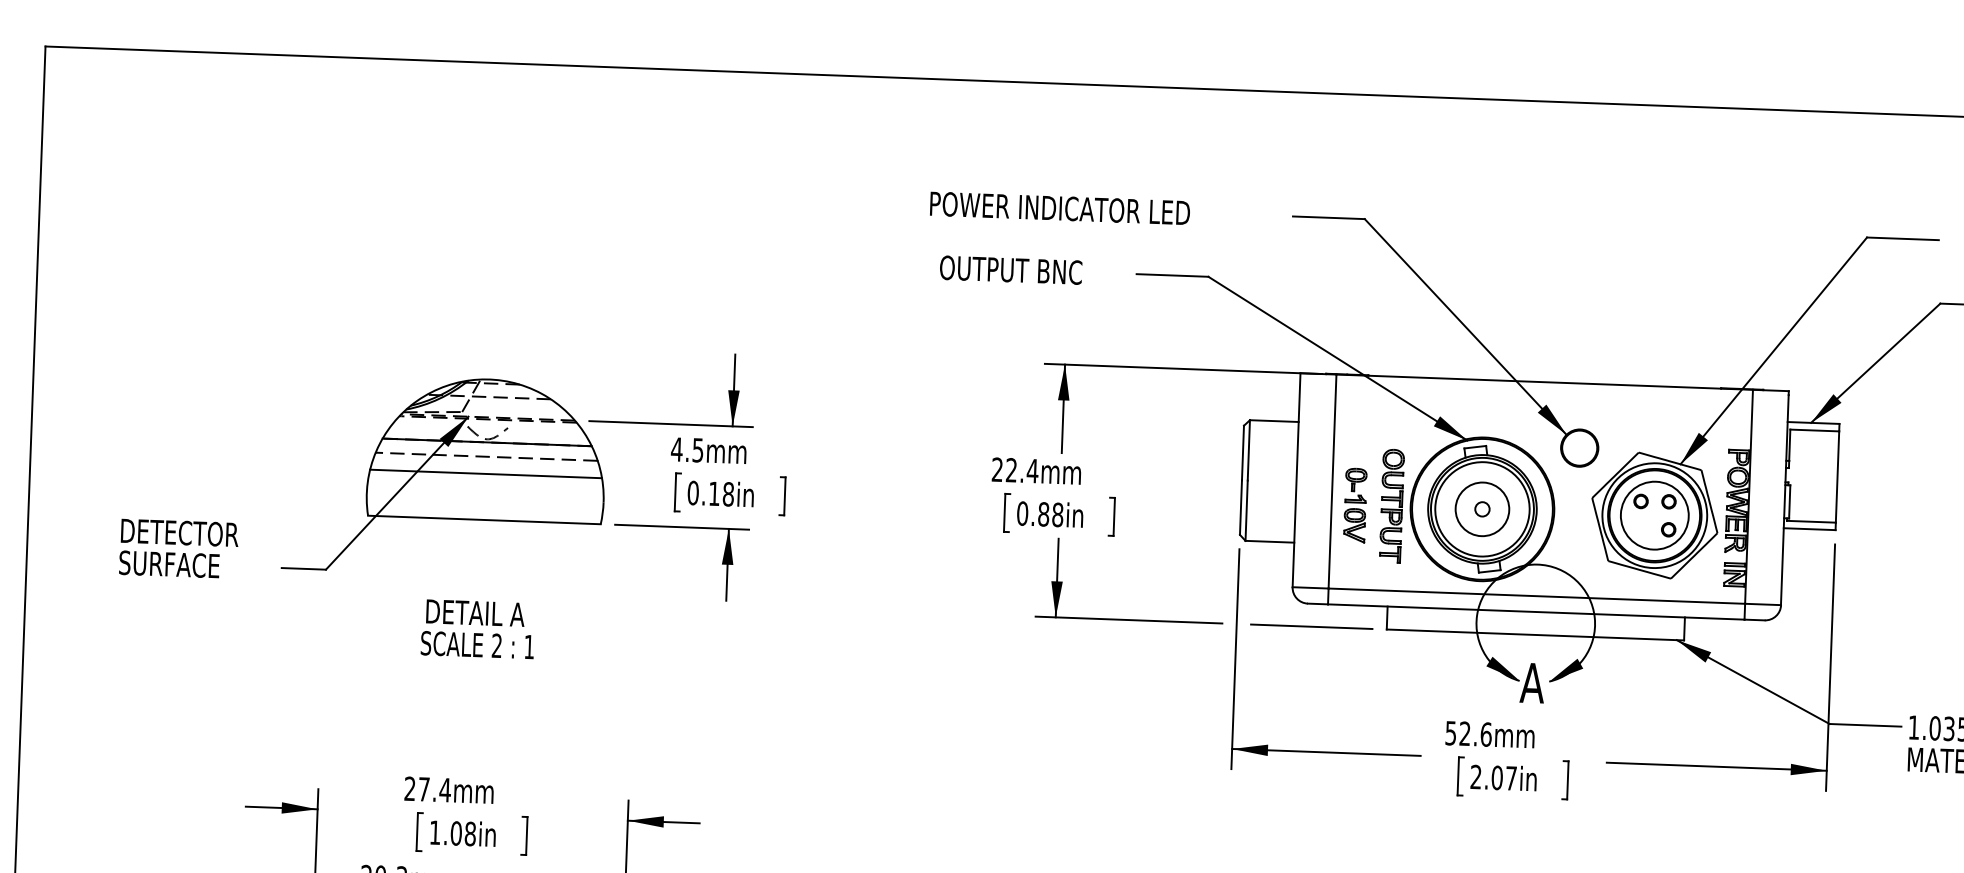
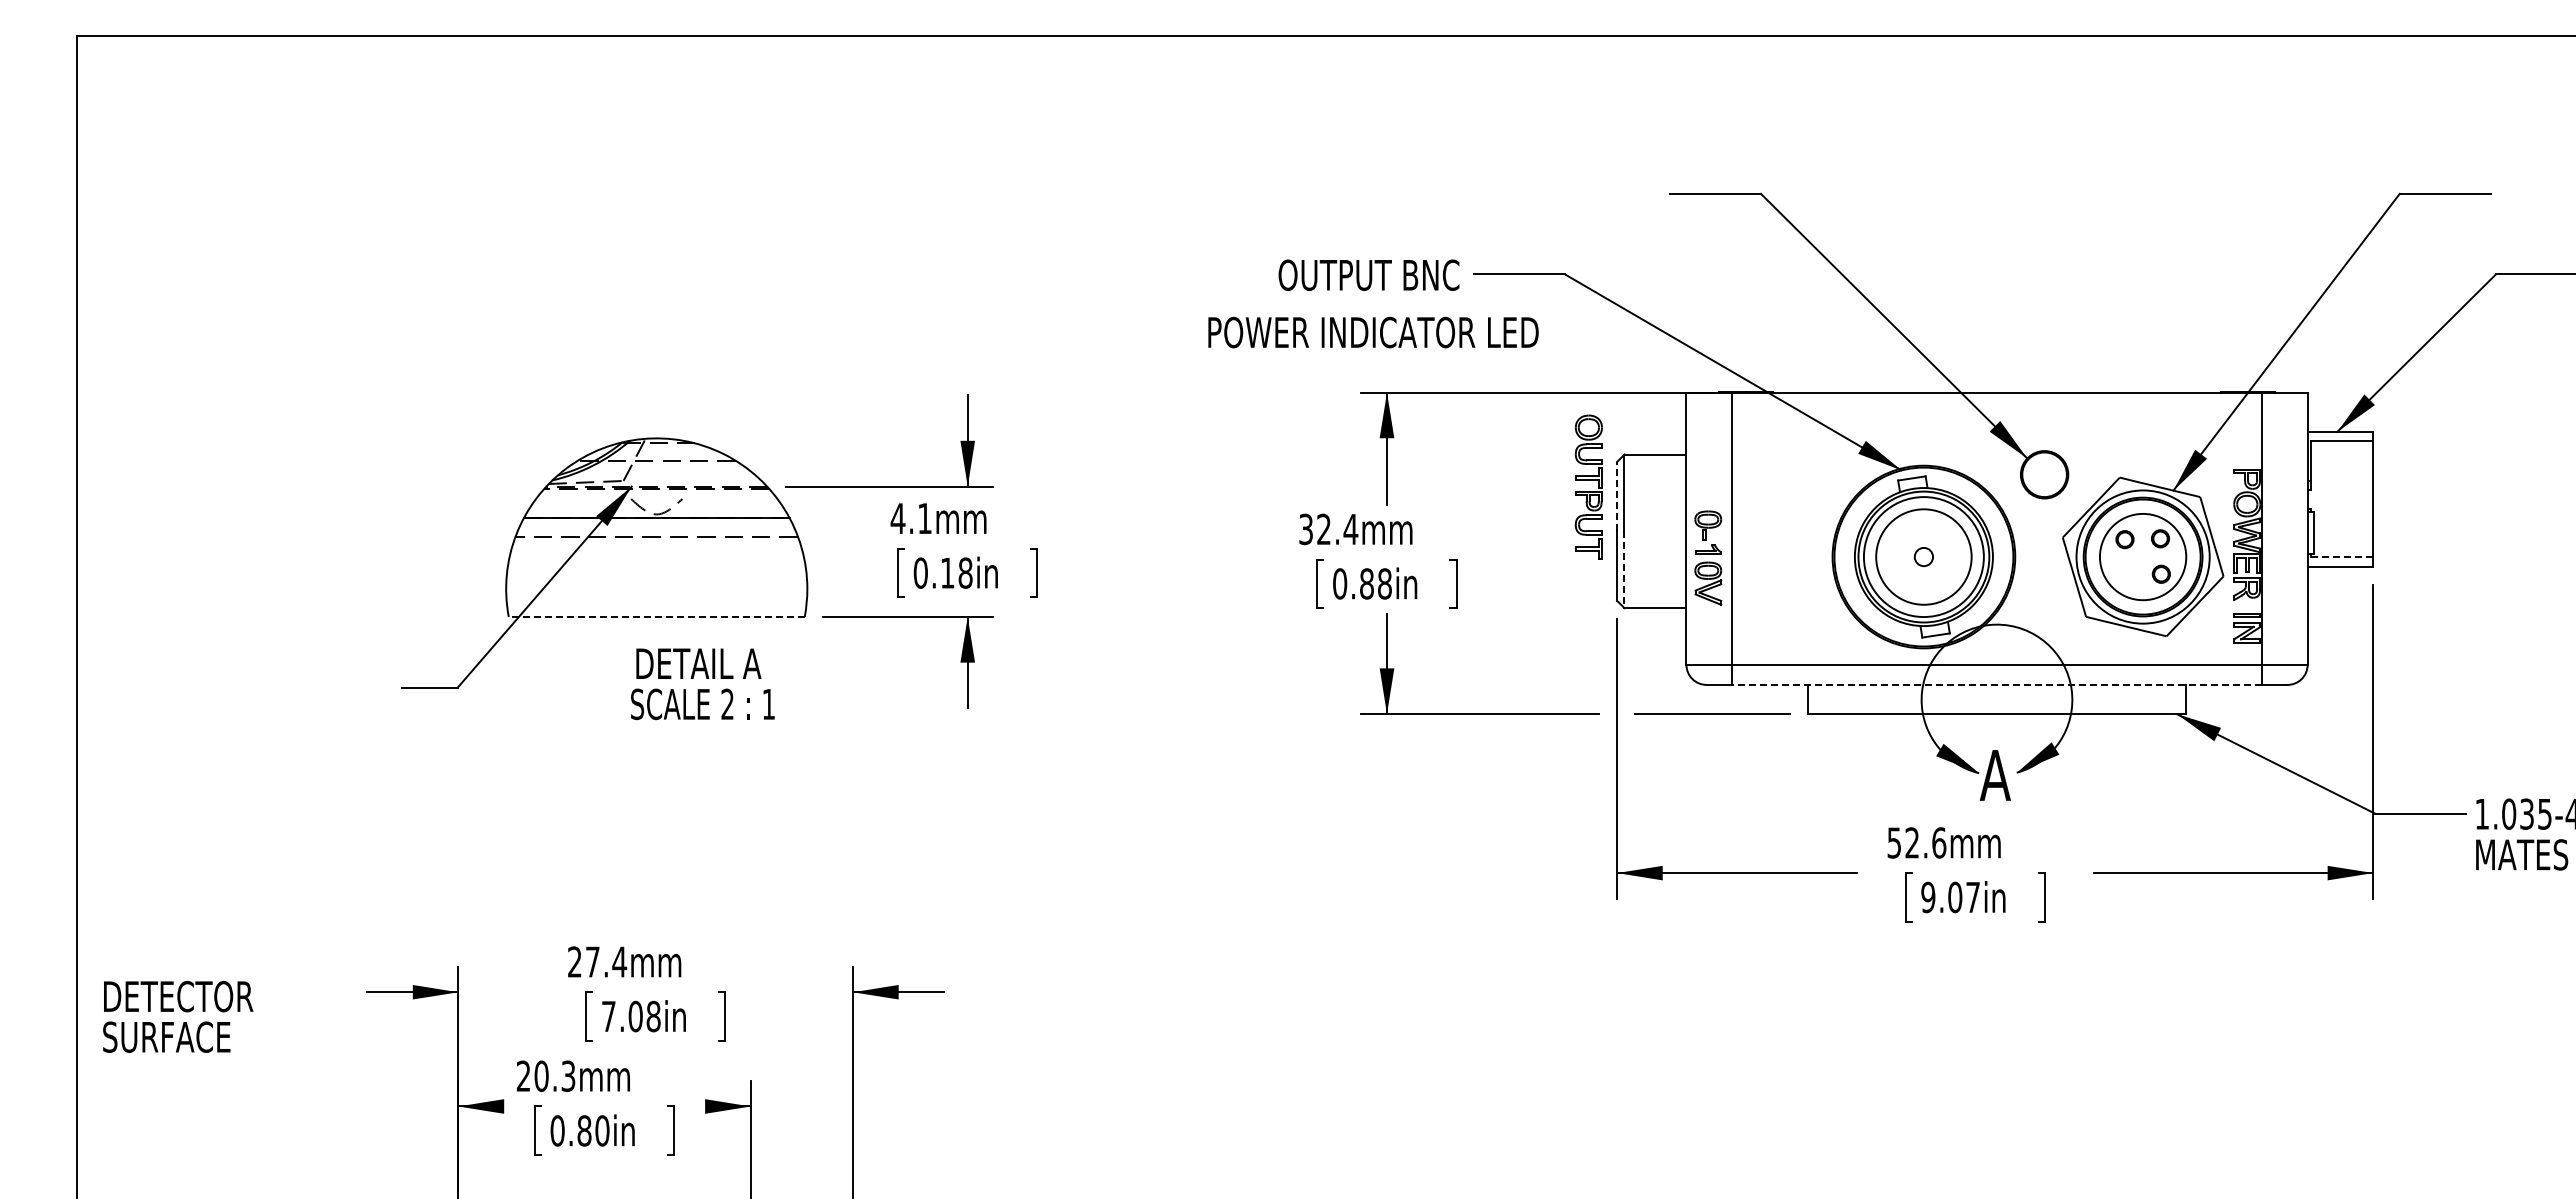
text: (1060, 208) -> (1373, 332), moved
text: (1010, 269) -> (1368, 274), moved
text: (697, 450) -> (924, 518), 4.5mm -> 4.1mm
line: (1243, 452) -> (1617, 496), solid -> dashed
text: (997, 469) -> (1305, 529), 22.4mm -> 32.4mm
line: (485, 473) -> (656, 558), removed
part: (1355, 505) -> (1708, 557), moved
part: (1391, 505) -> (1588, 486), moved
circle: (1482, 508) -> (1923, 556), size x1.4
line: (1246, 511) -> (1624, 570), solid -> dashed
line: (484, 520) -> (656, 617), solid -> dashed
line: (1810, 521) -> (2341, 557), solid -> dashed
text: (179, 548) -> (178, 1016), moved
line: (1536, 611) -> (1997, 684), solid -> dashed
text: (477, 629) -> (702, 684), moved
text: (1476, 777) -> (1928, 897), 2.07in -> 9.07in
text: (434, 832) -> (608, 1016), 1.08in -> 7.08in

